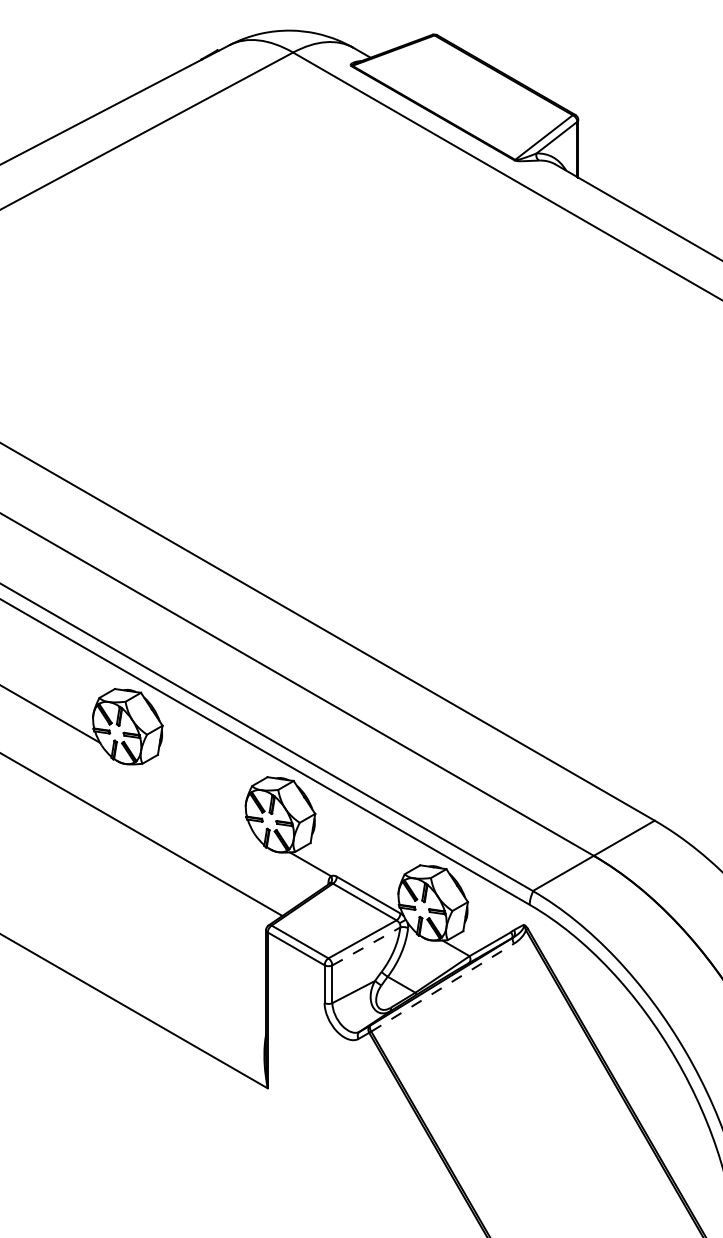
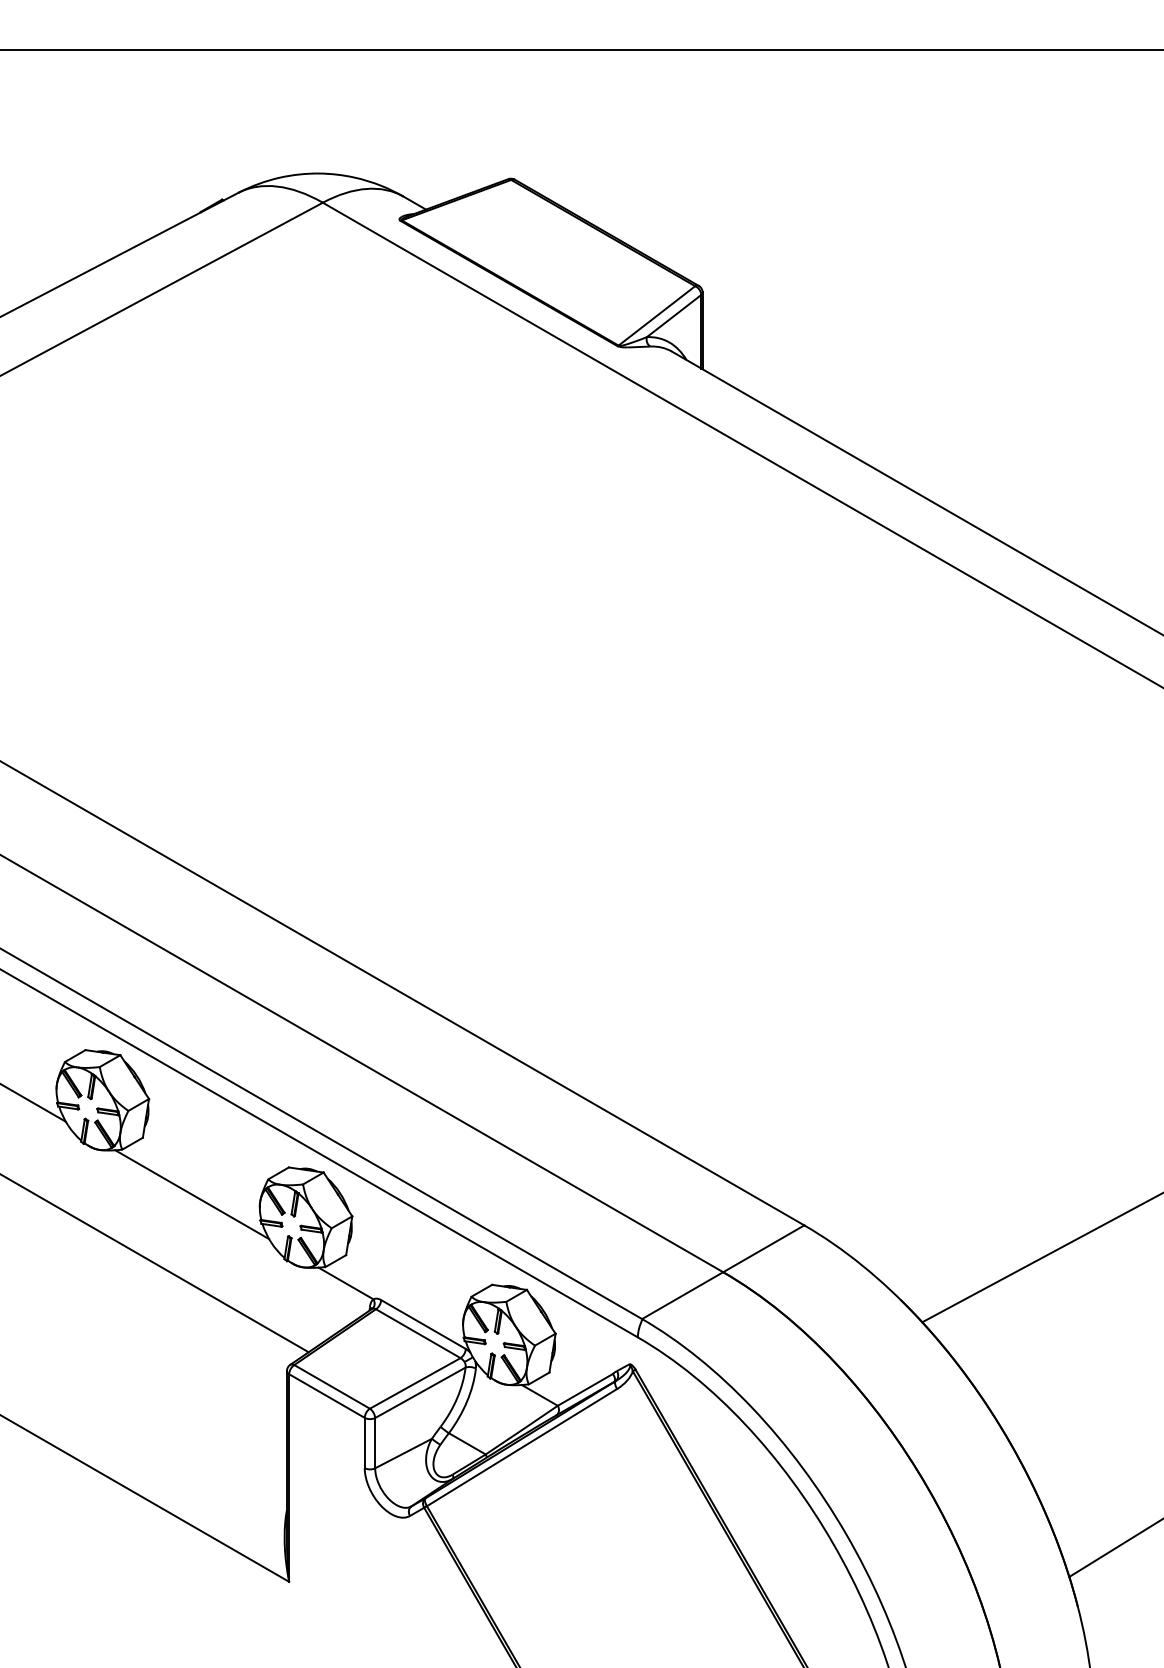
line: (195, 797) -> (192, 1194), added
line: (366, 946) -> (420, 1392), dashed -> solid
line: (443, 987) -> (522, 1447), dashed -> solid

